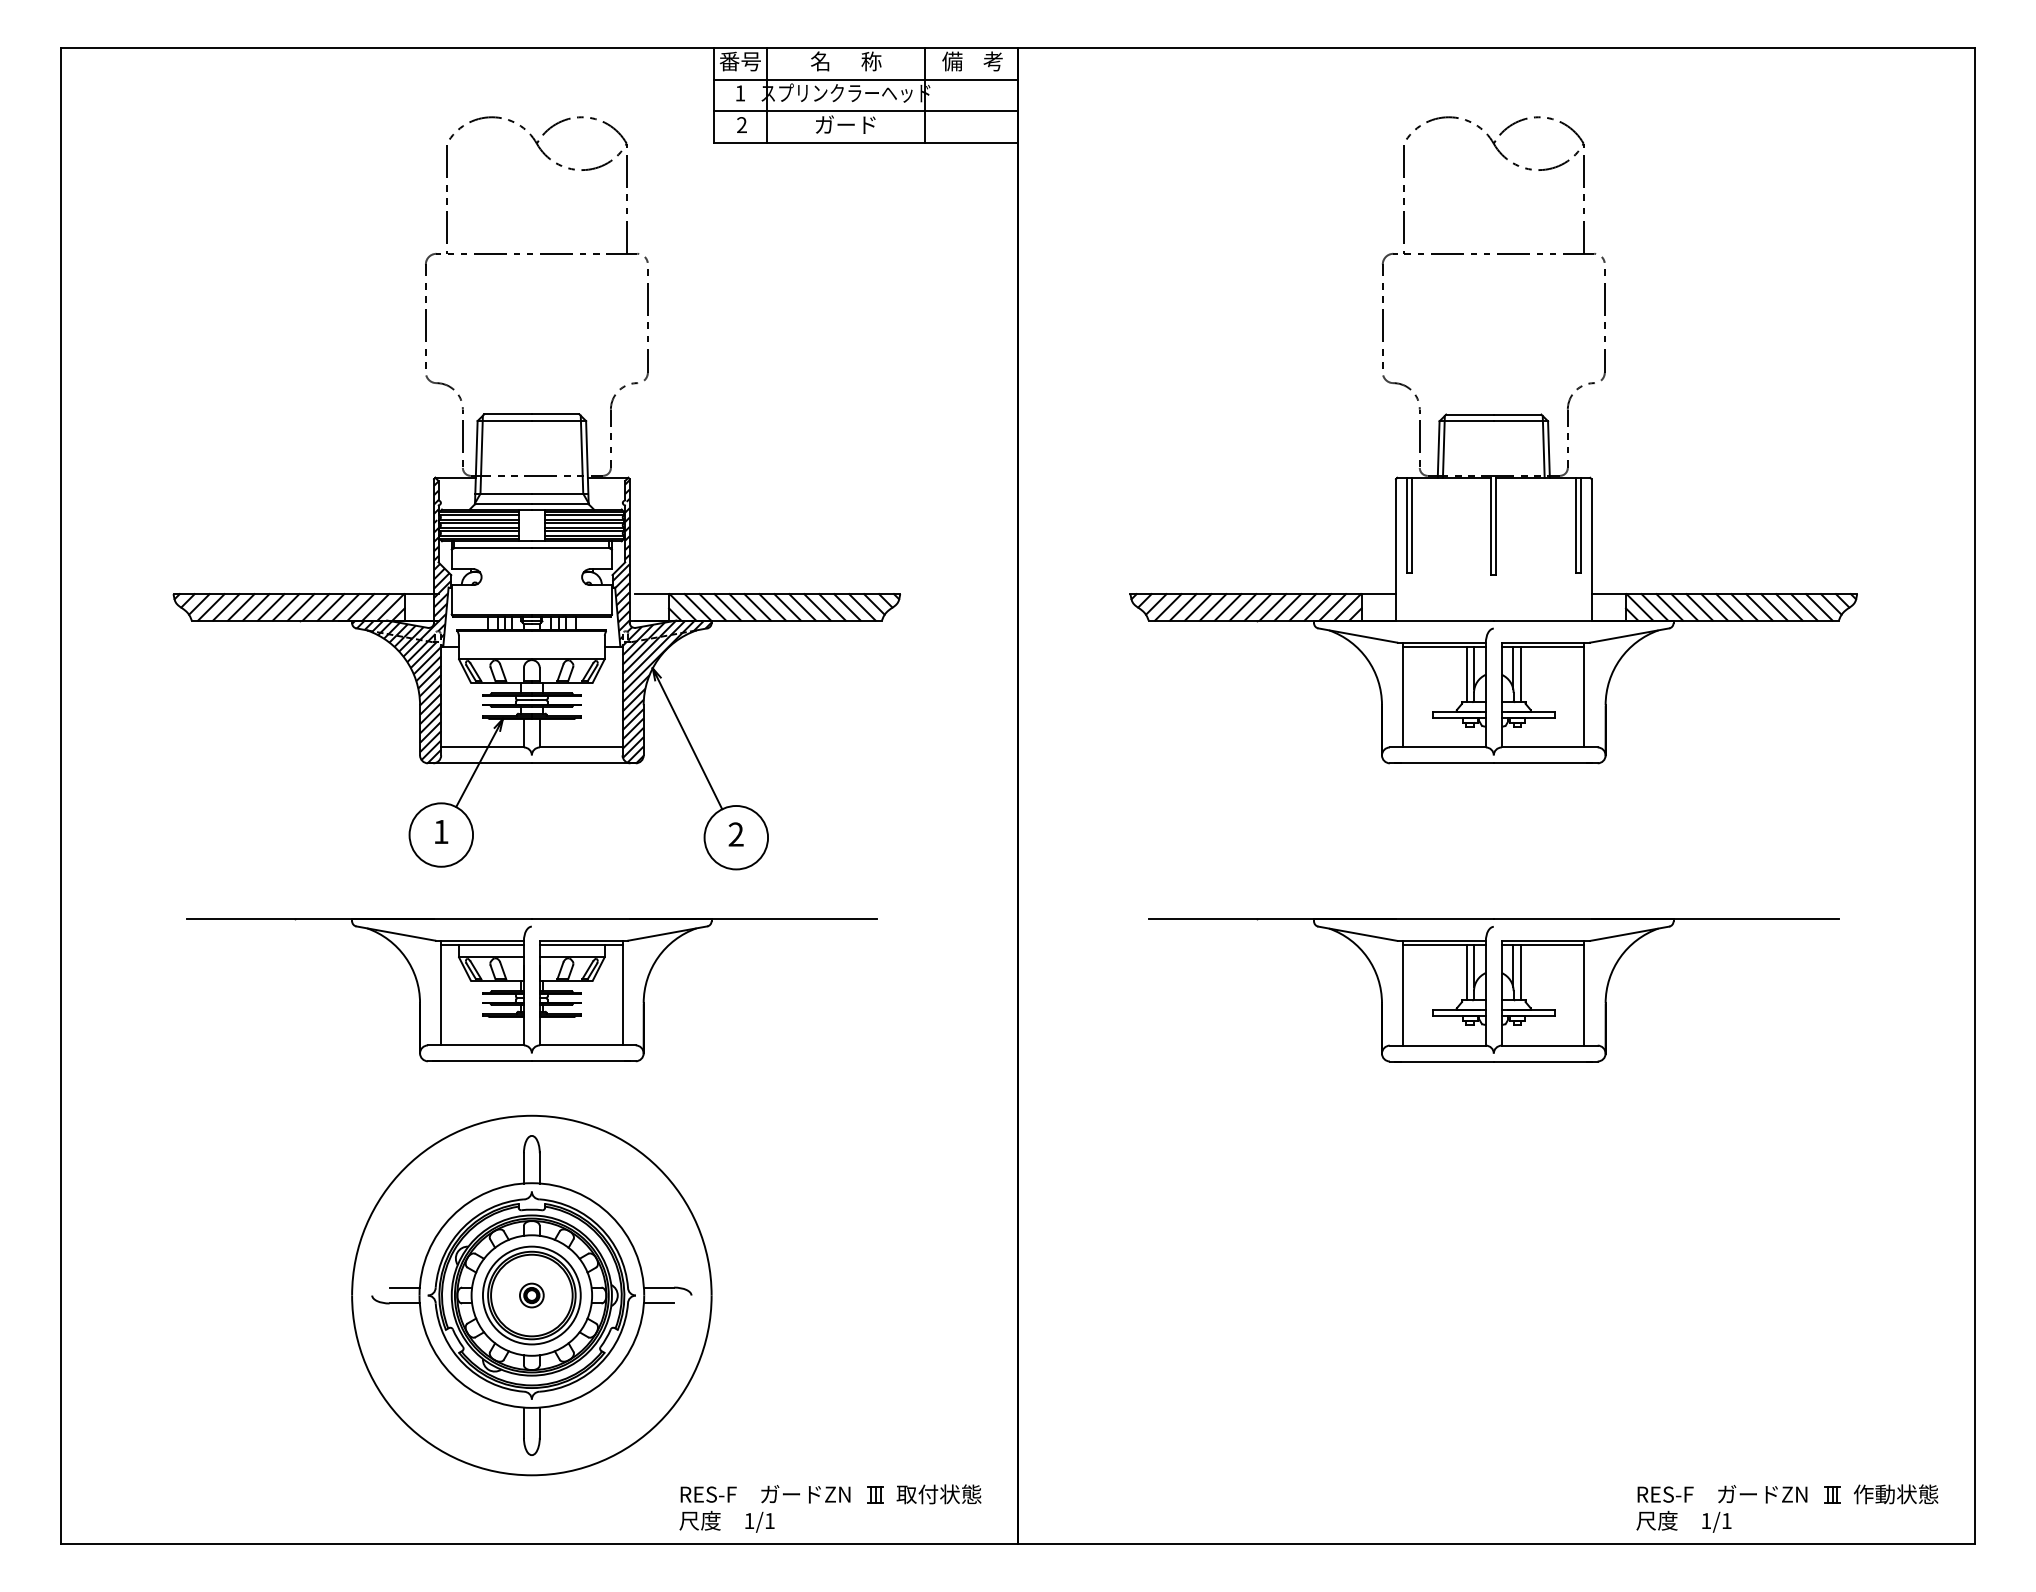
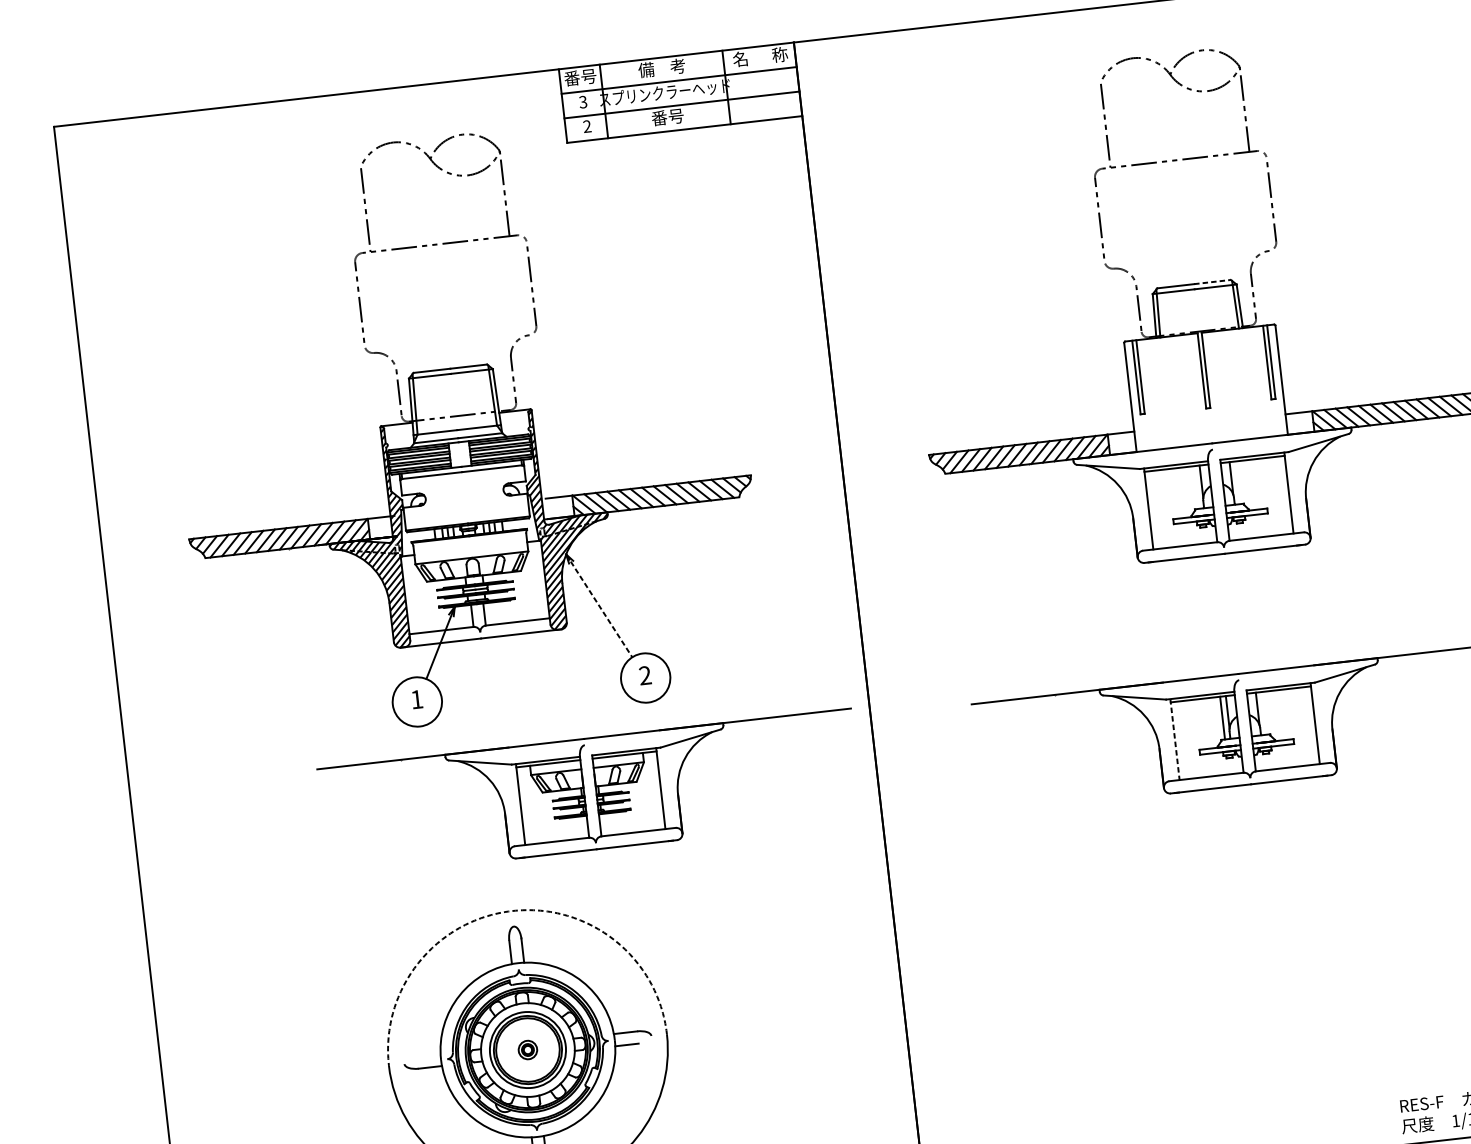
text: (846, 61) -> (662, 68), 名      称 -> 備    考
text: (972, 61) -> (759, 57), 備    考 -> 名      称
text: (740, 93) -> (583, 102), 1 -> 3
text: (845, 124) -> (667, 116), ガード -> 番号
line: (1517, 414) -> (1212, 281), solid -> dashed
line: (1467, 674) -> (1196, 487), removed
line: (1520, 674) -> (1237, 482), removed
line: (687, 738) -> (599, 605), solid -> dashed
line: (1520, 972) -> (1263, 713), removed
part: (531, 990) -> (590, 794), moved
line: (1403, 993) -> (1175, 739), solid -> dashed
arc: (531, 1115) -> (511, 910), solid -> dashed
line: (404, 1287) -> (428, 1055), removed

